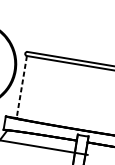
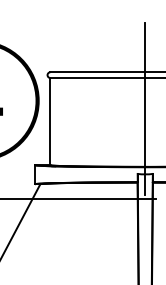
line: (21, 87) -> (50, 121), dashed -> solid
line: (90, 89) -> (145, 109), added

